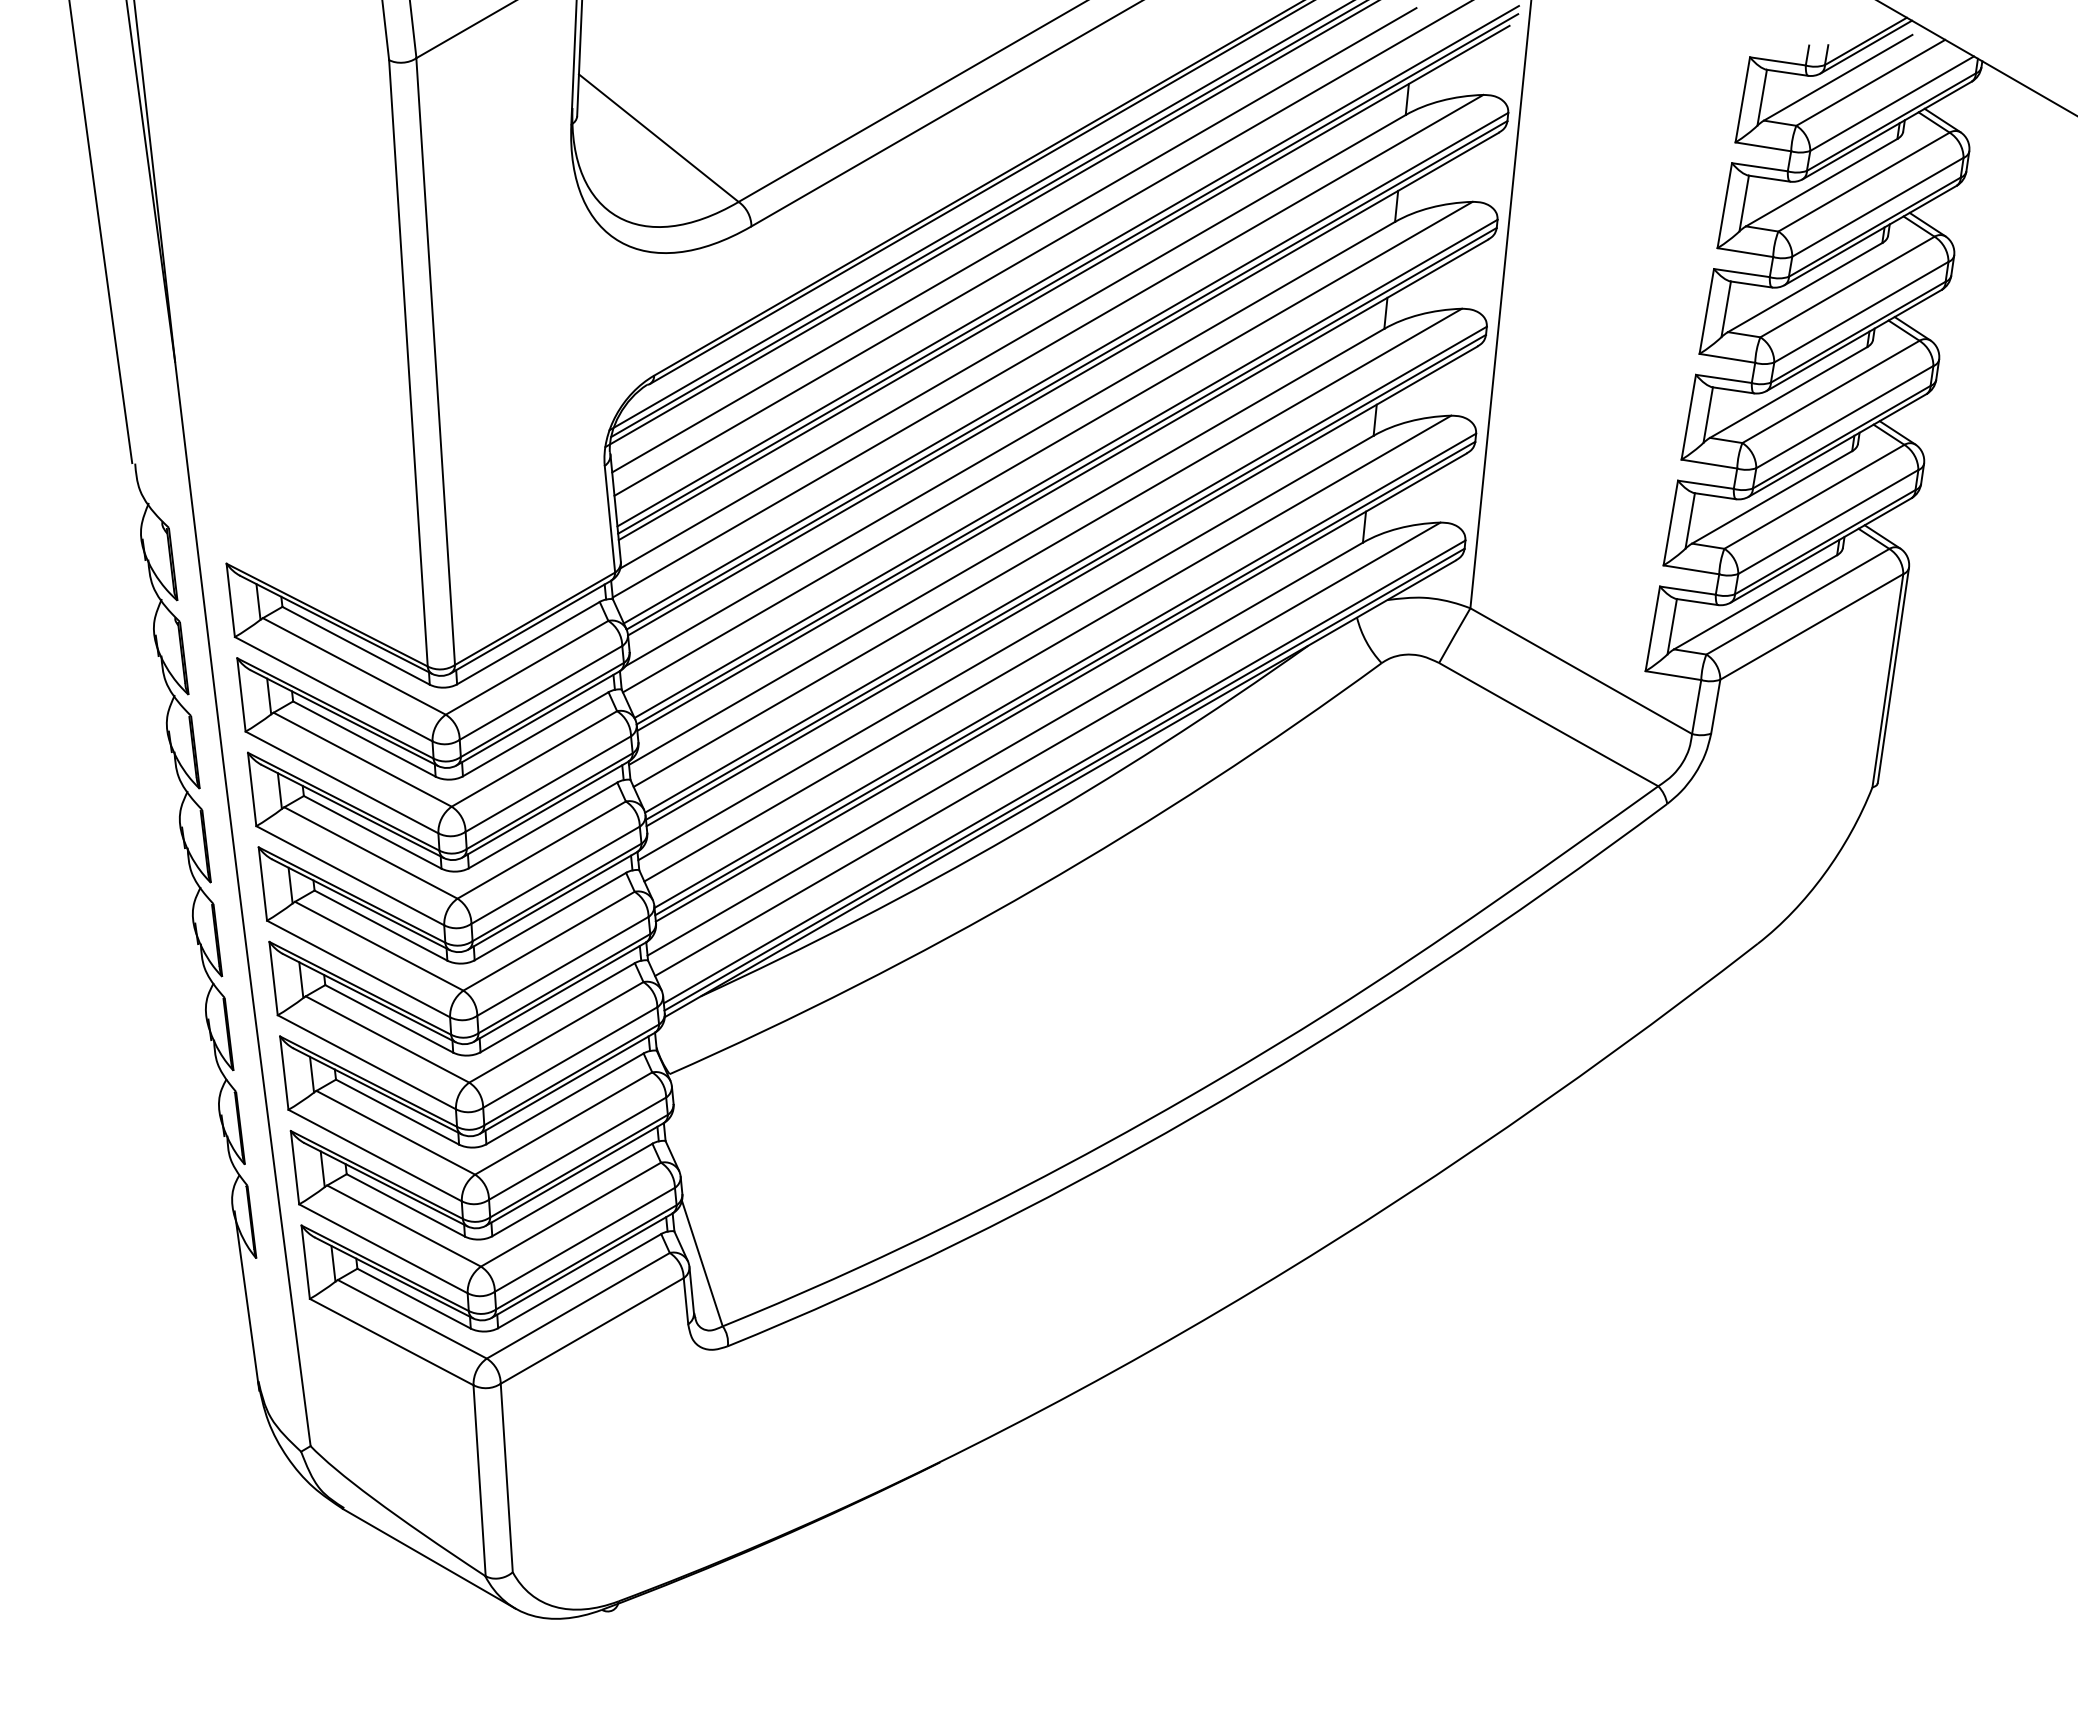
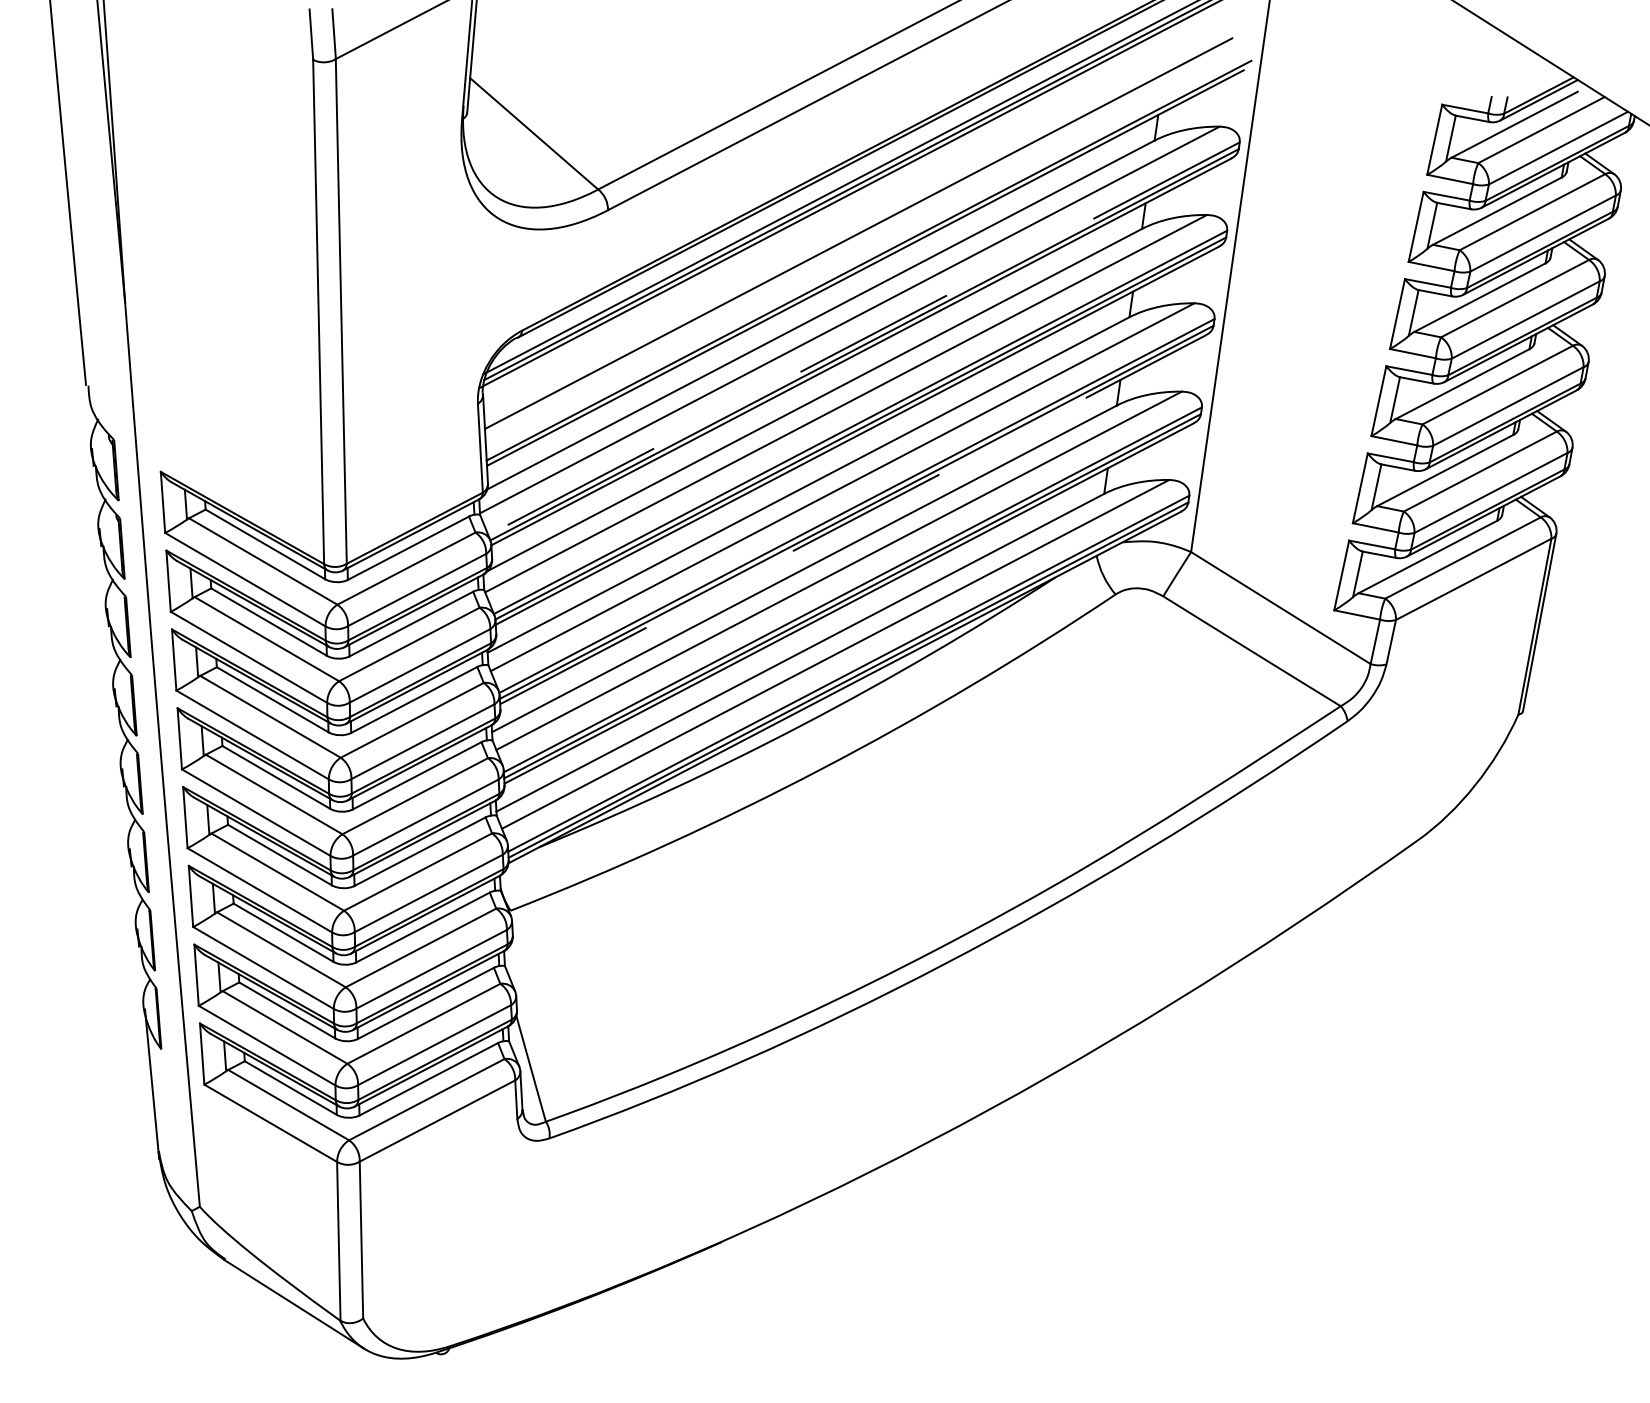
line: (1014, 240) -> (825, 231), removed
line: (1067, 266) -> (868, 254), removed
line: (1066, 368) -> (864, 339), solid -> dashed
line: (1062, 586) -> (853, 519), solid -> dashed

